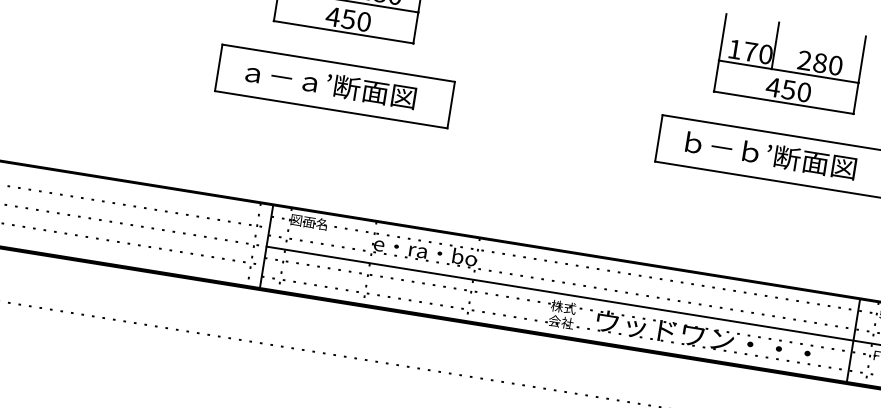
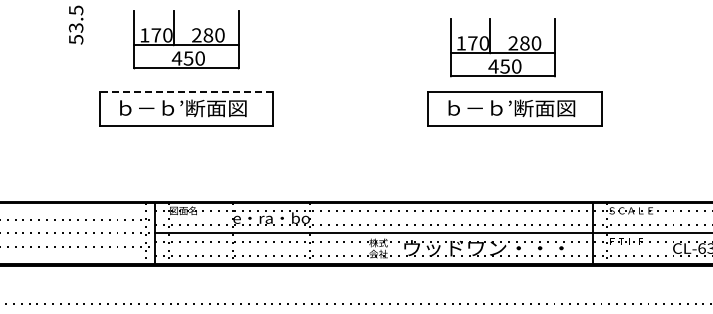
line: (338, 63) -> (186, 91), solid -> dashed
part: (789, 63) -> (502, 47), moved
text: (283, 76) -> (147, 107), ａ－ａ’断面図 -> ｂ－ｂ’断面図

